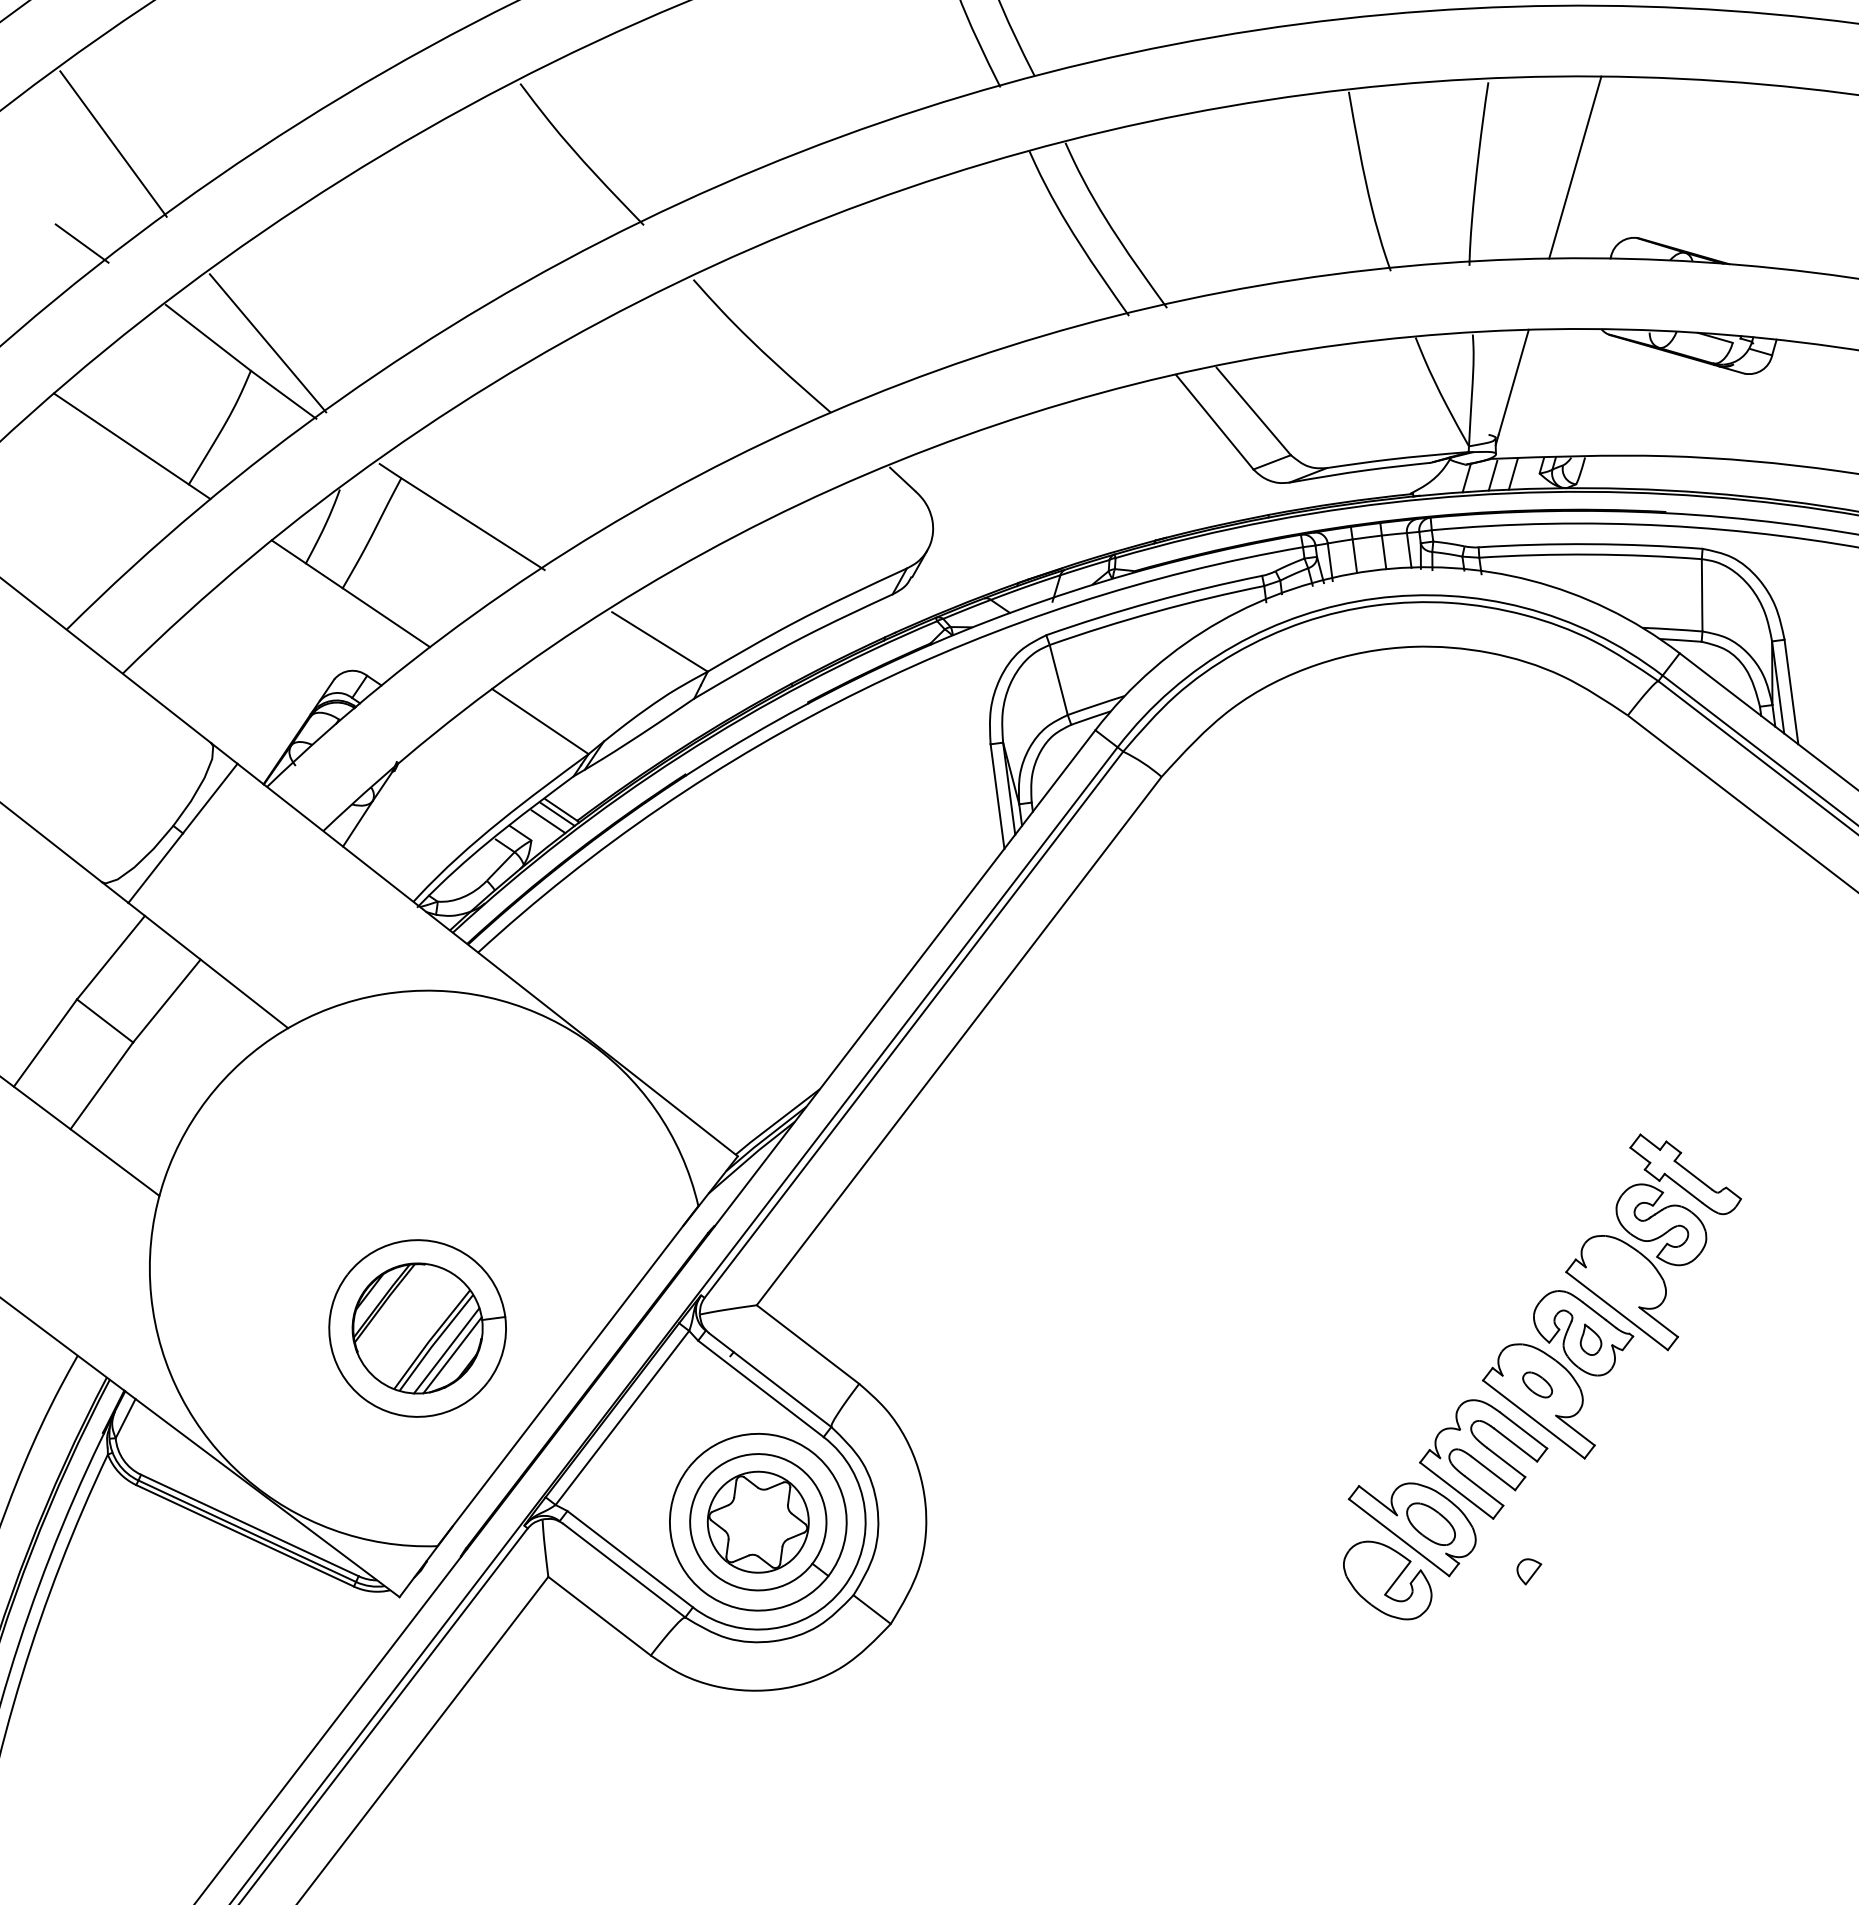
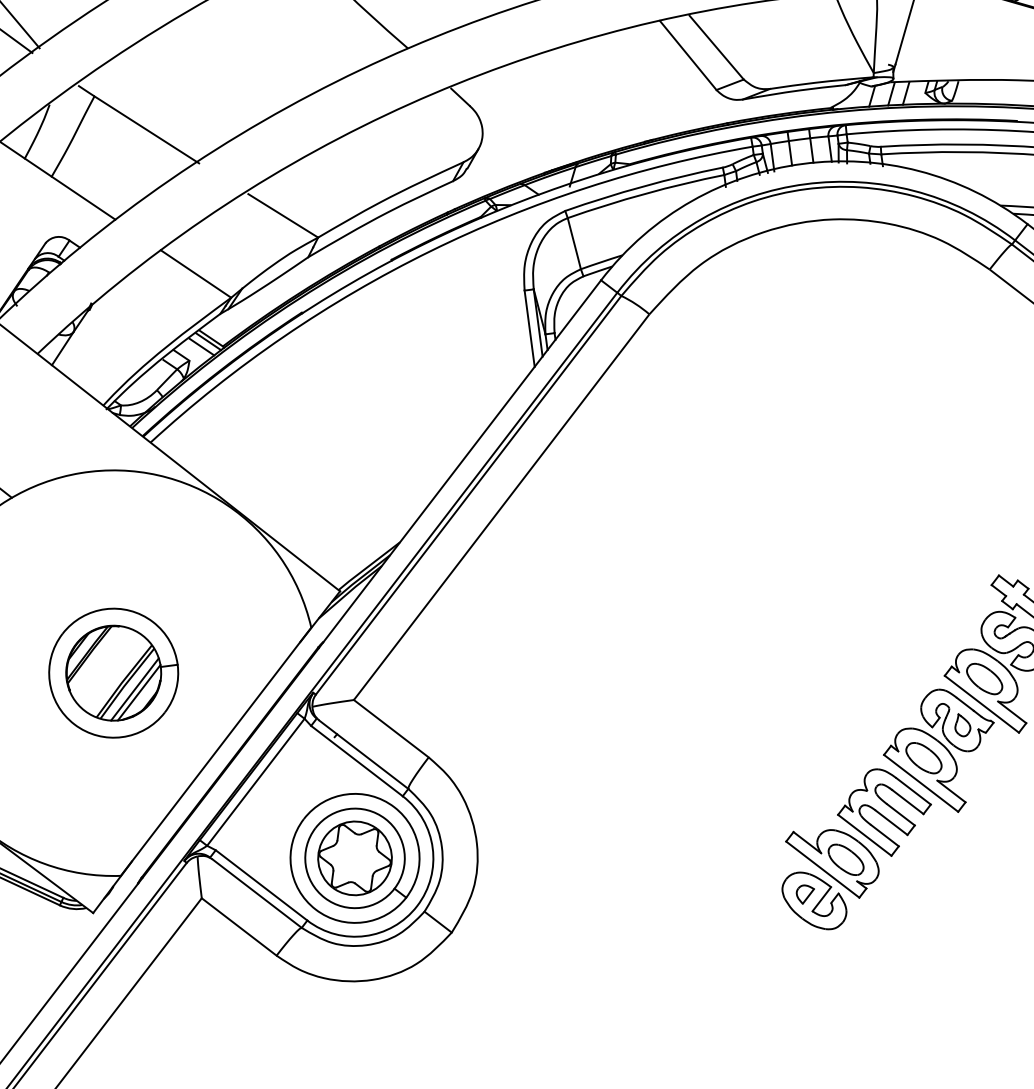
part: (1620, 1276) -> (984, 679), added
part: (417, 1328) -> (113, 673), moved
part: (1537, 1384) -> (923, 757), size x1.67
part: (1529, 1571) -> (805, 894), moved

